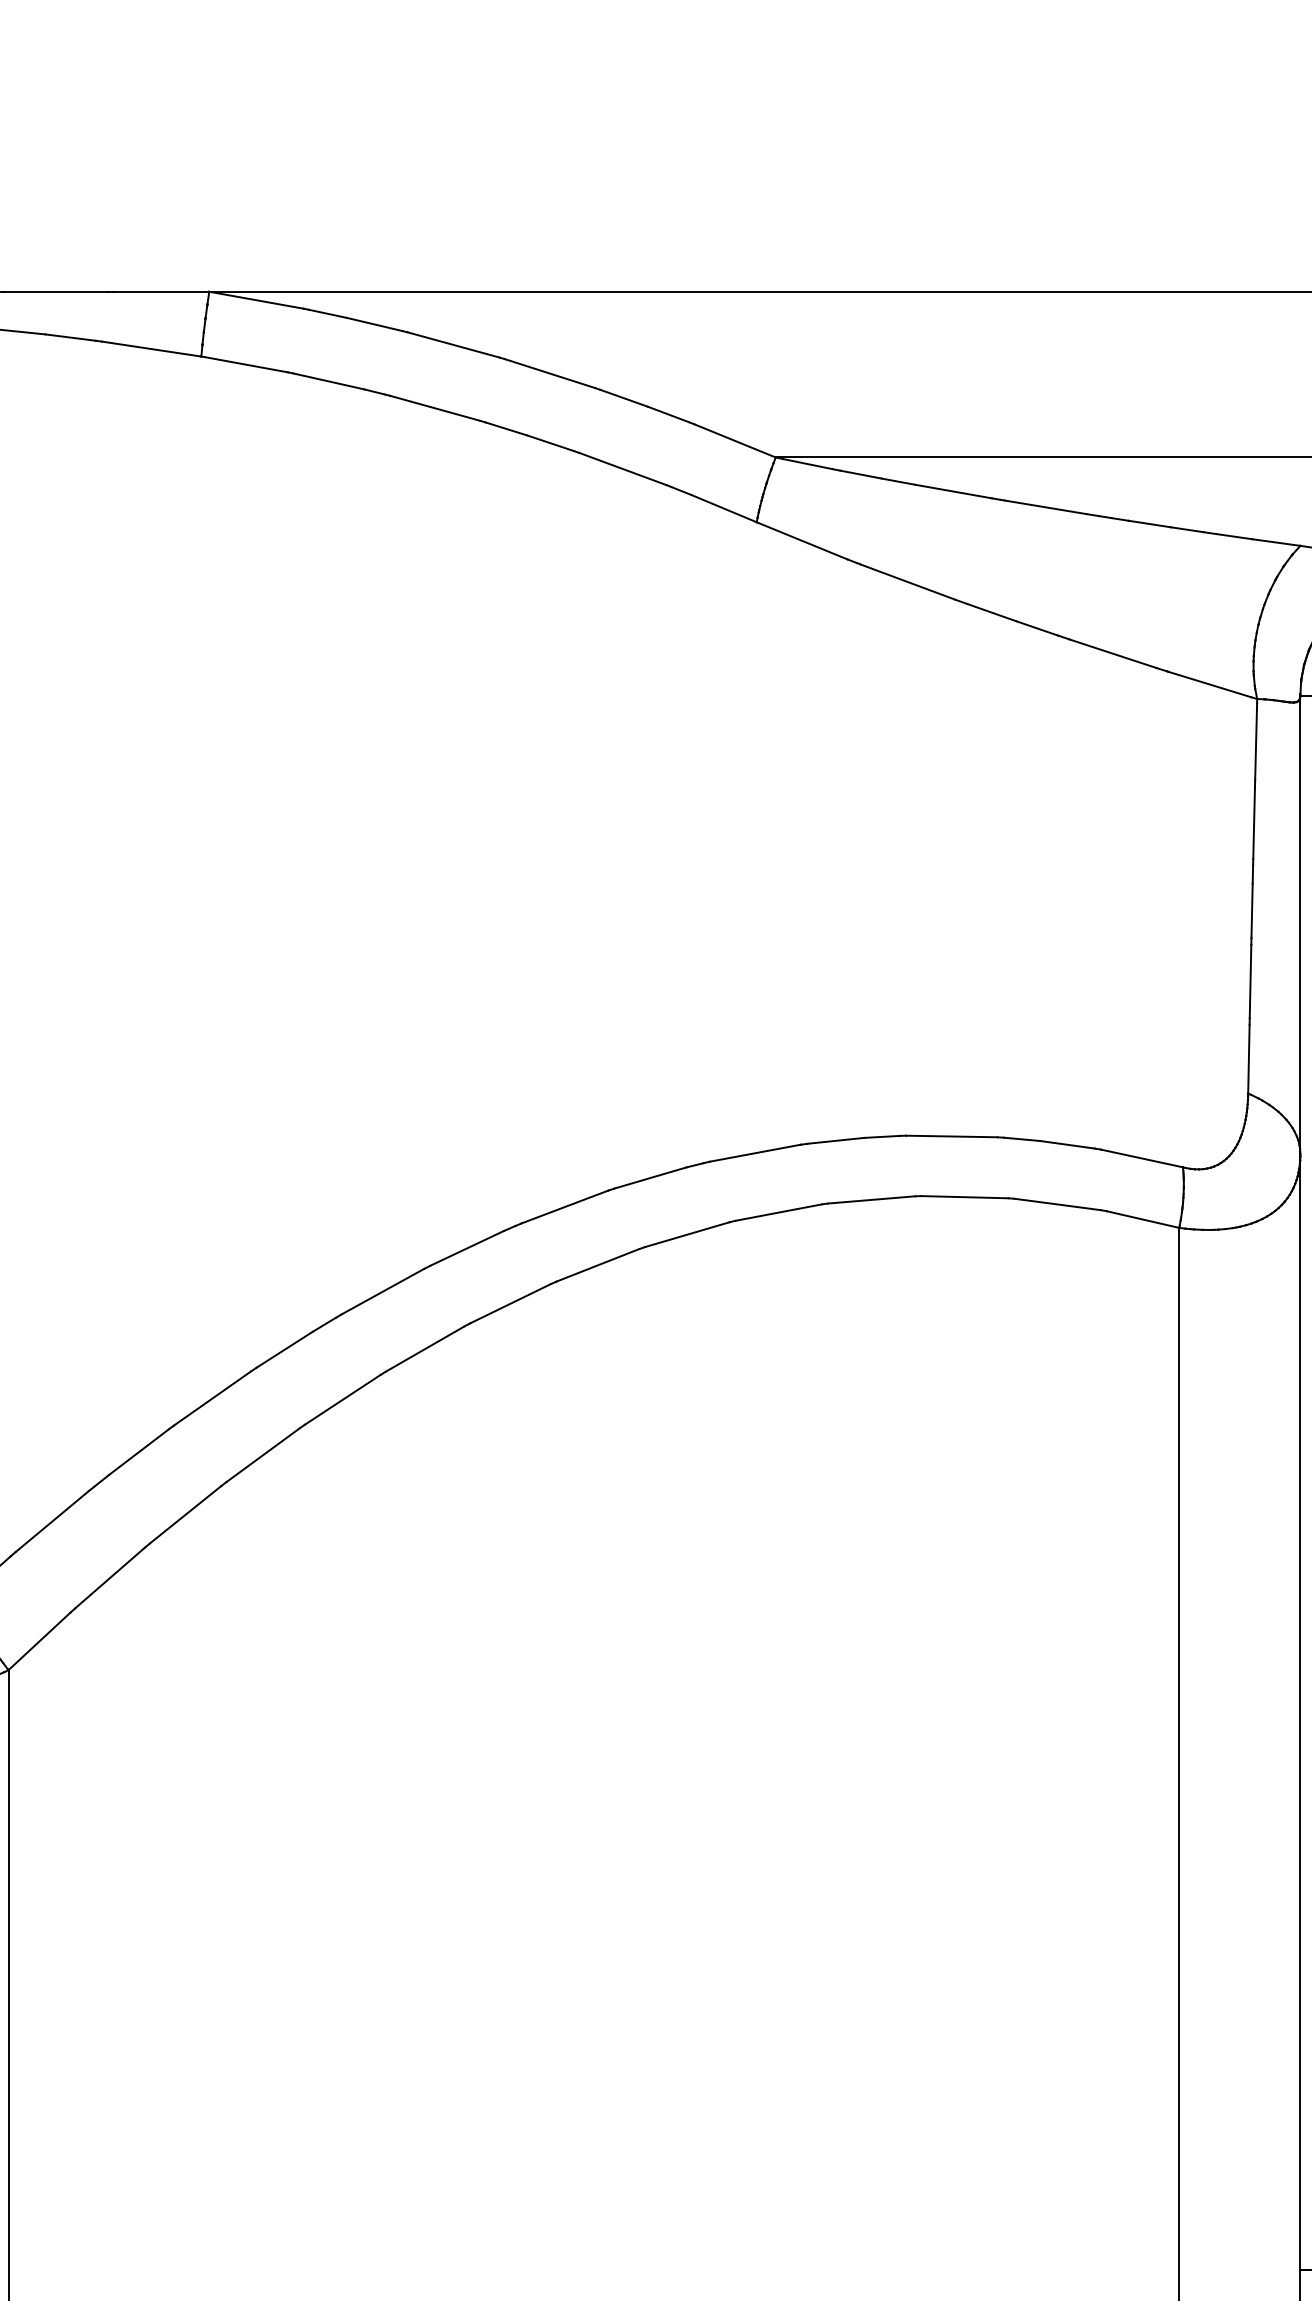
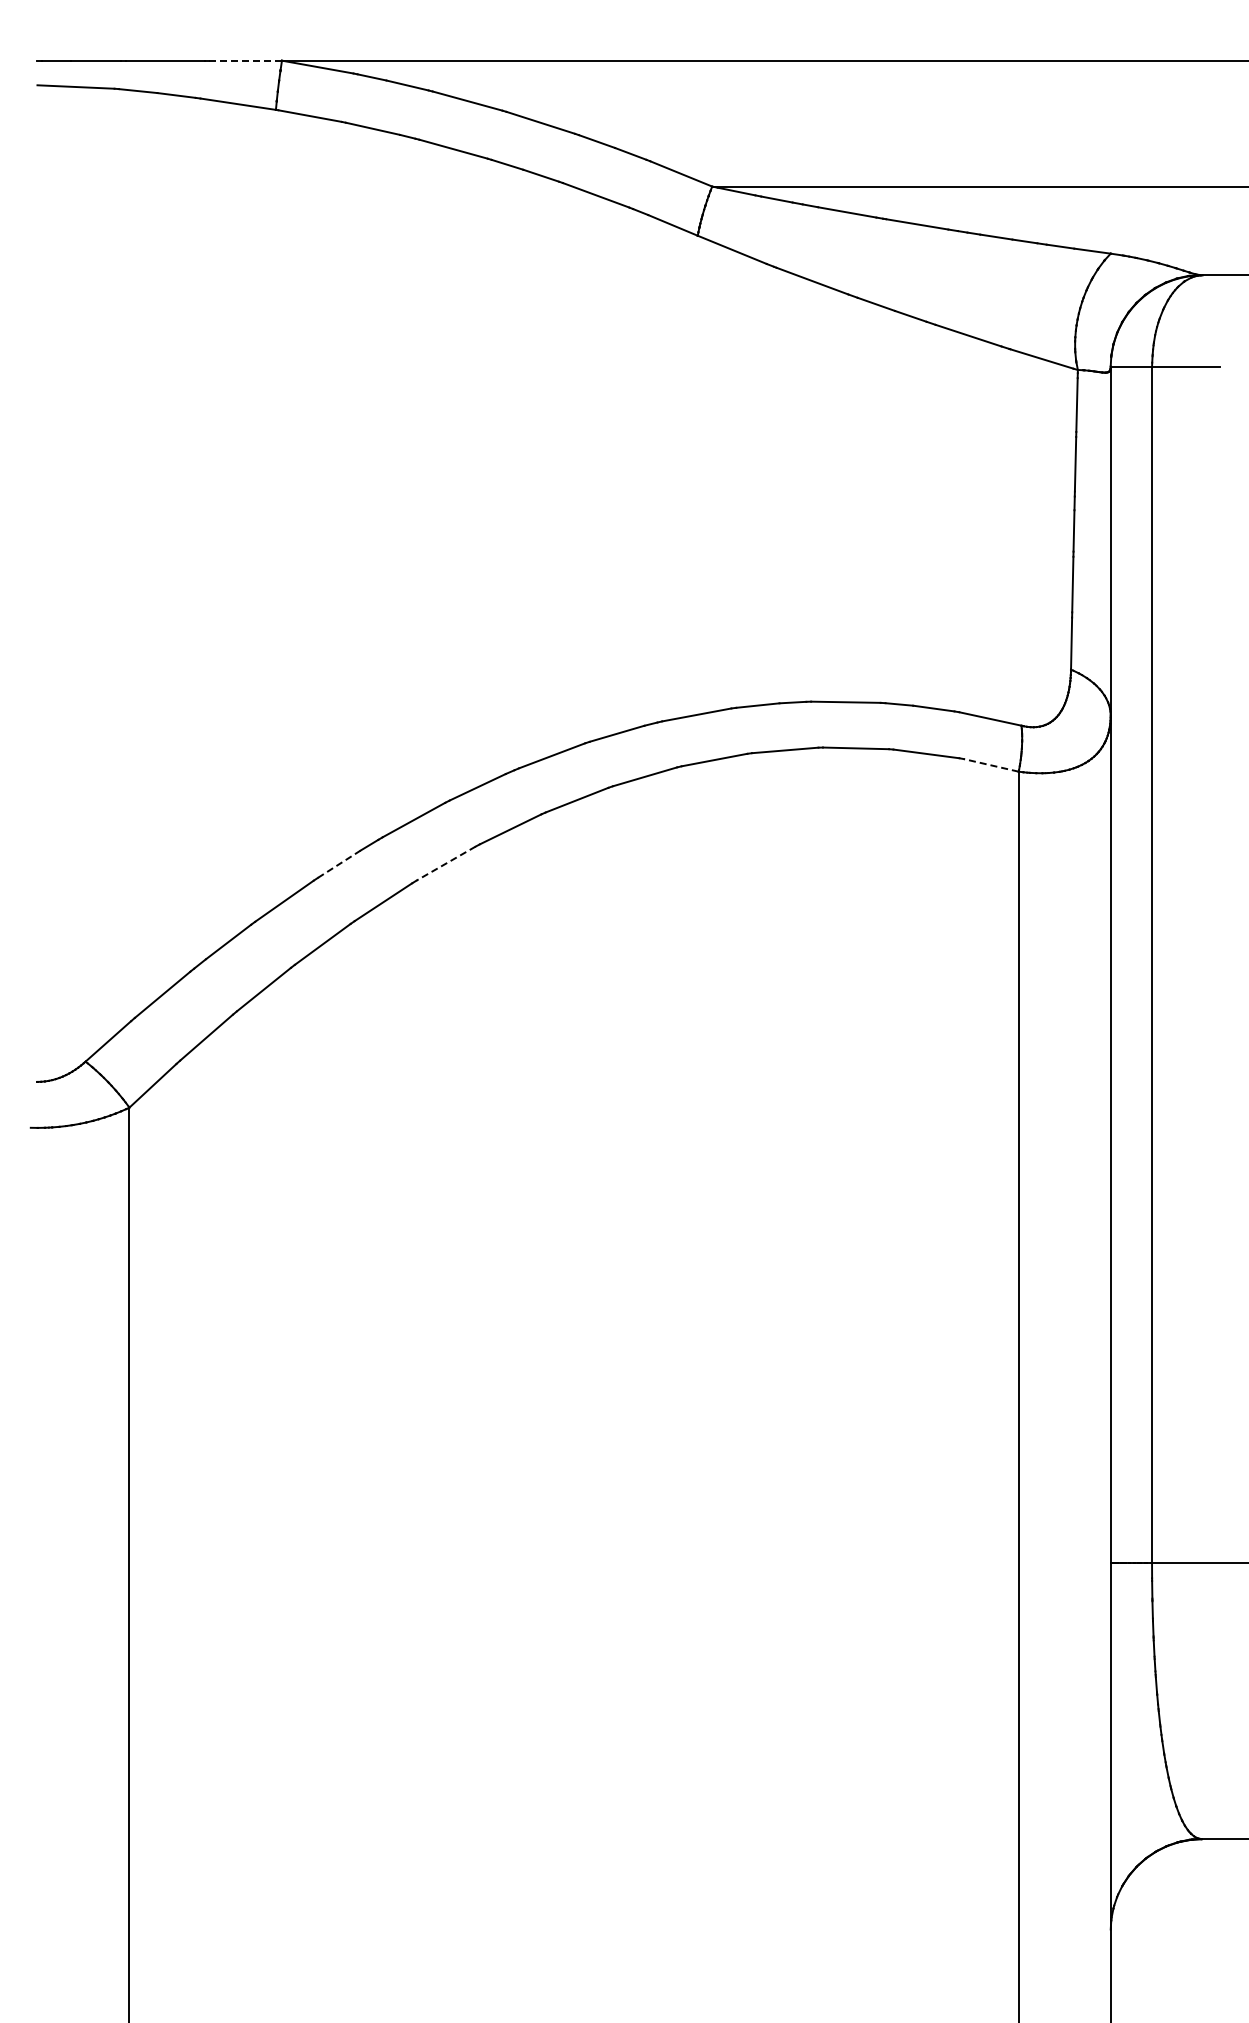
line: (161, 291) -> (245, 60), solid -> dashed
line: (1142, 1219) -> (990, 765), solid -> dashed
line: (285, 1348) -> (339, 863), solid -> dashed
line: (424, 1348) -> (445, 863), solid -> dashed

